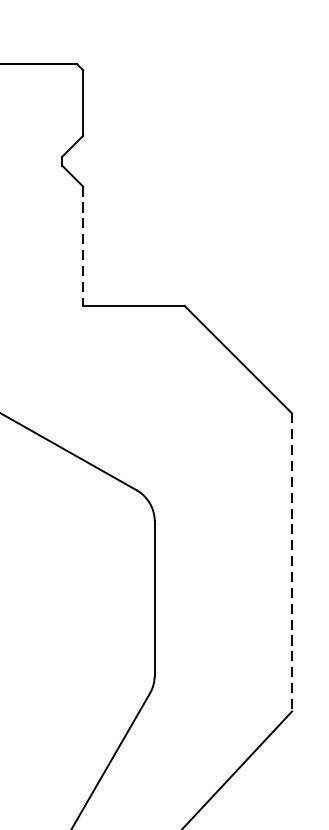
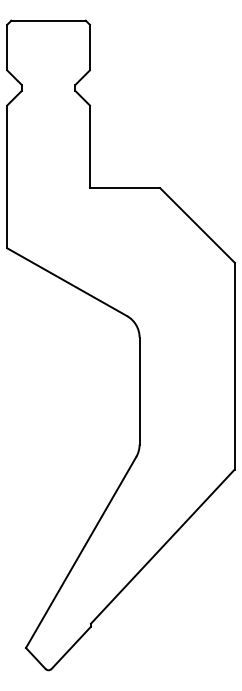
line: (82, 247) -> (89, 147), dashed -> solid
line: (291, 562) -> (234, 366), dashed -> solid

